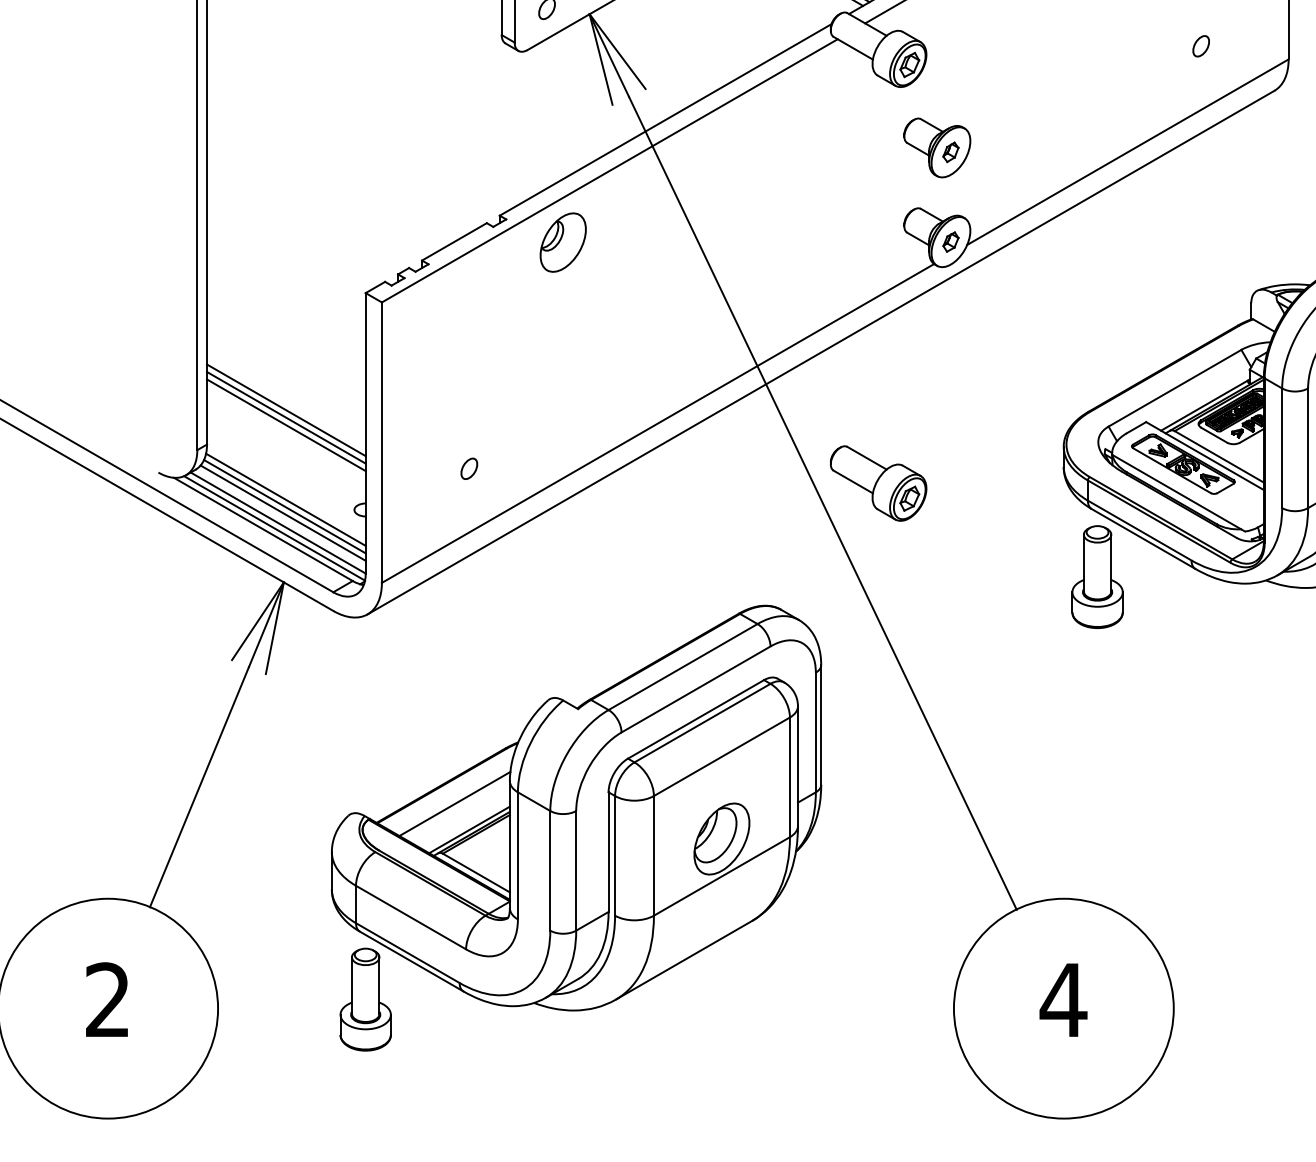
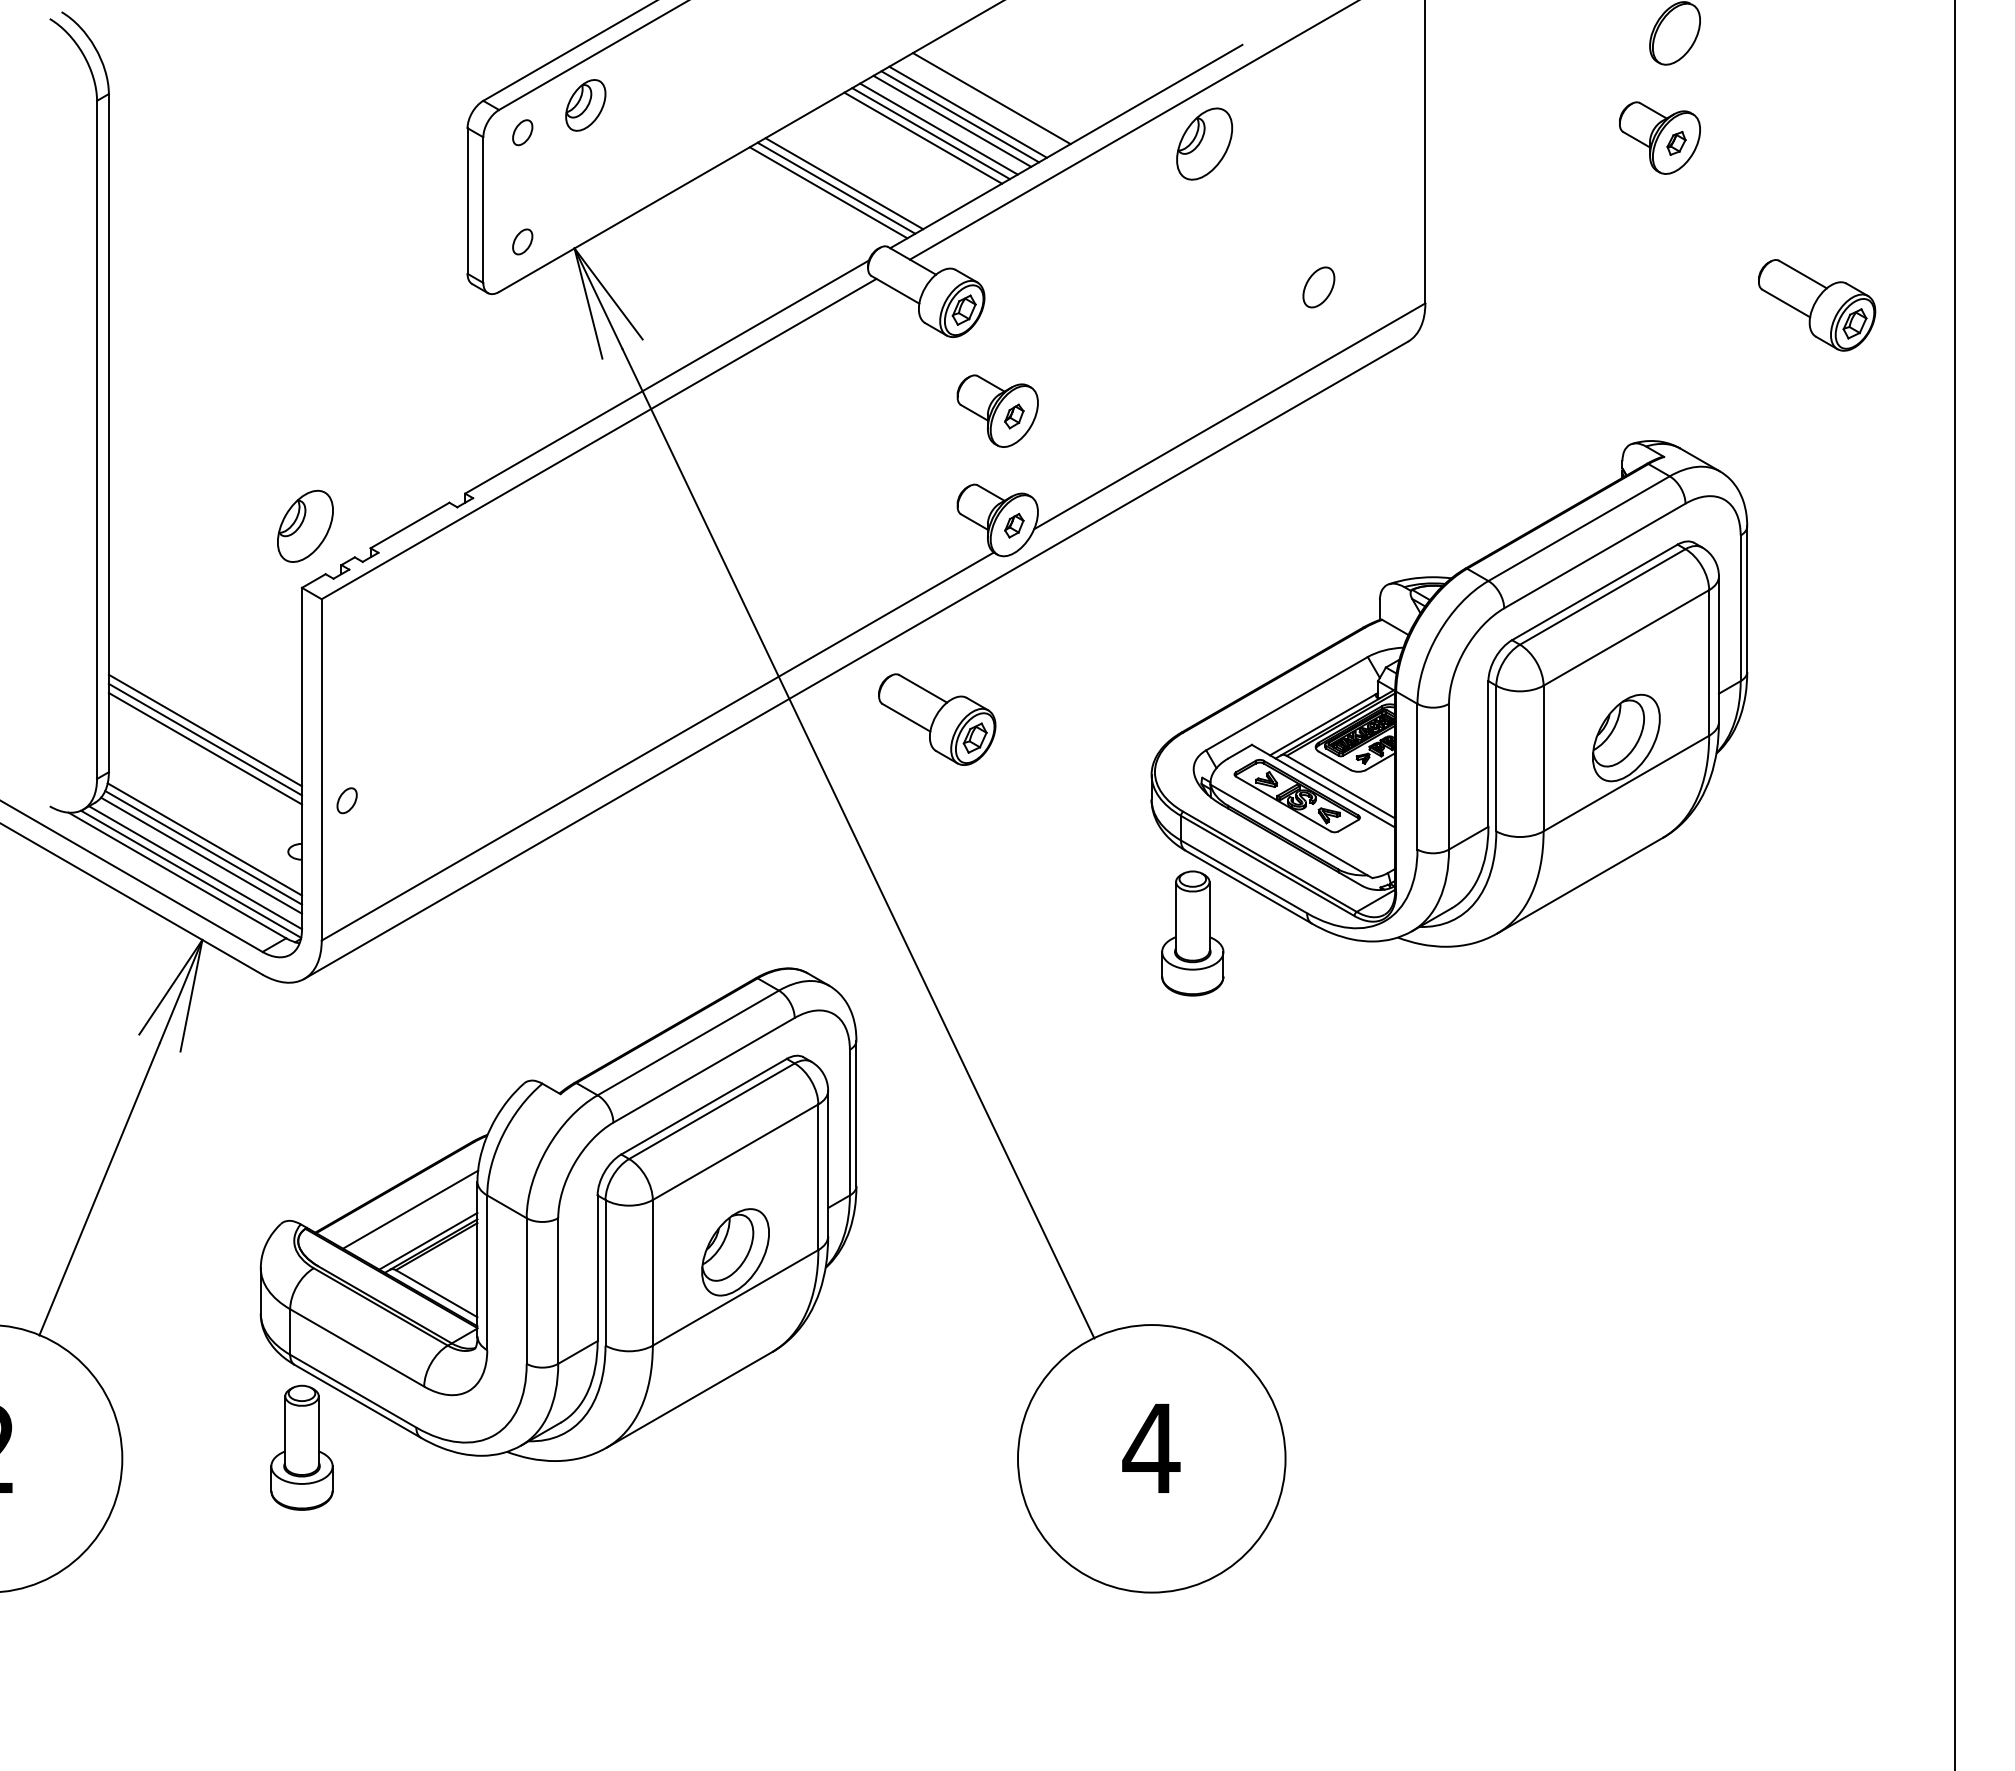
part: (1200, 46) -> (1318, 287), size x1.6
part: (563, 241) -> (305, 525), moved
part: (468, 468) -> (346, 800), moved
part: (878, 483) -> (937, 719), moved

